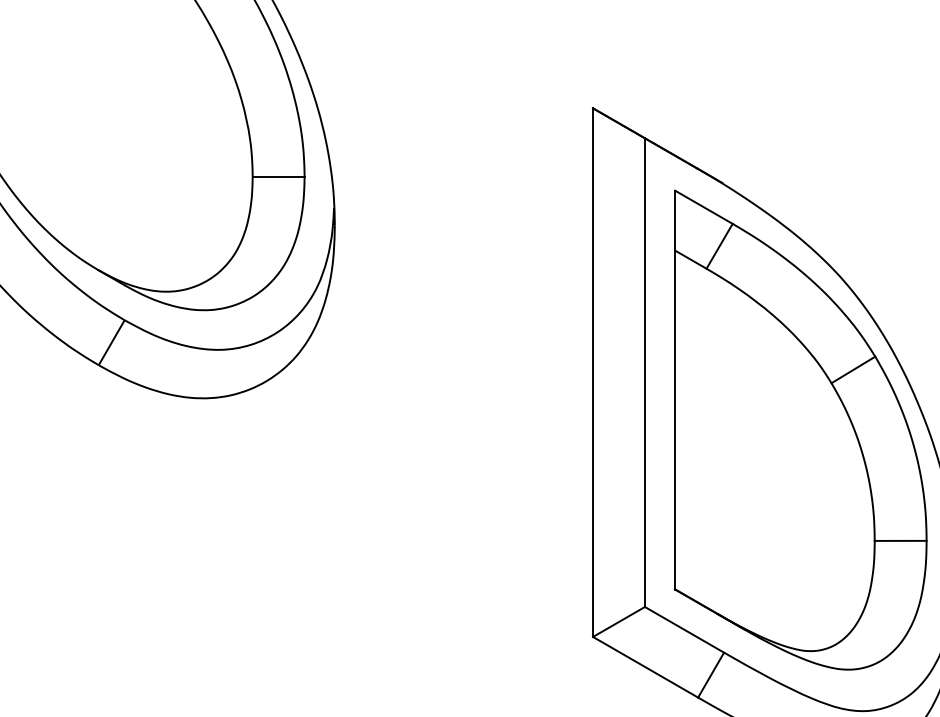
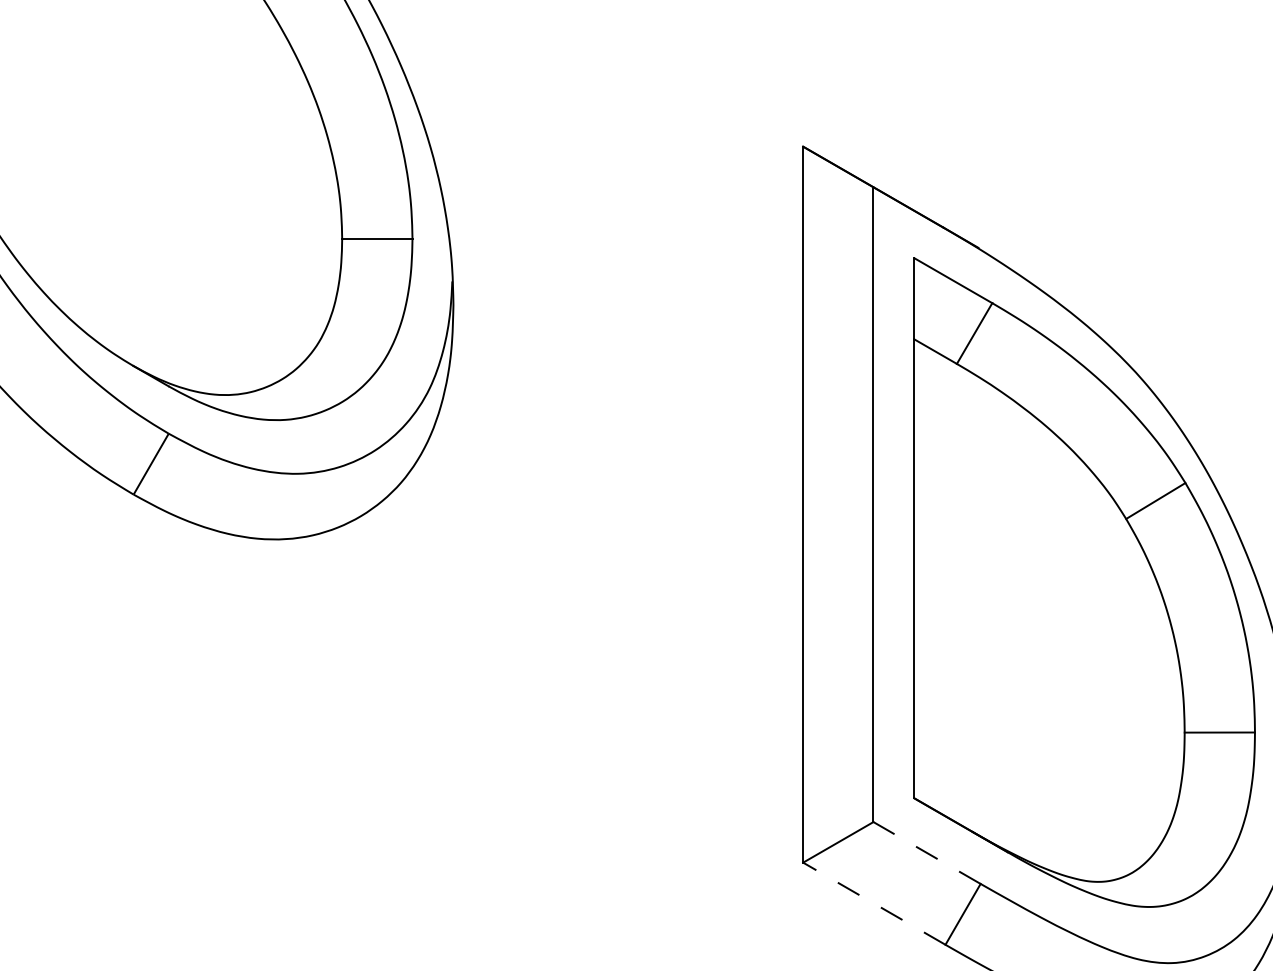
line: (684, 630) -> (927, 853), solid -> dashed
line: (644, 667) -> (873, 903), solid -> dashed

